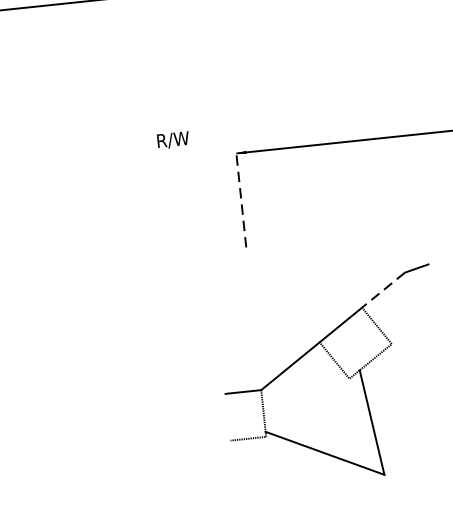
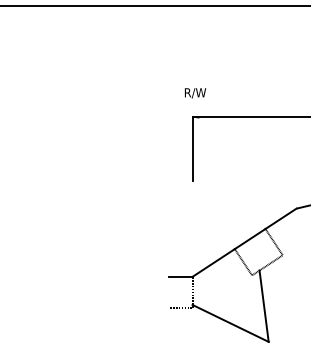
text: (173, 140) -> (195, 93), moved
line: (241, 199) -> (192, 148), dashed -> solid
line: (382, 289) -> (280, 218), dashed -> solid

